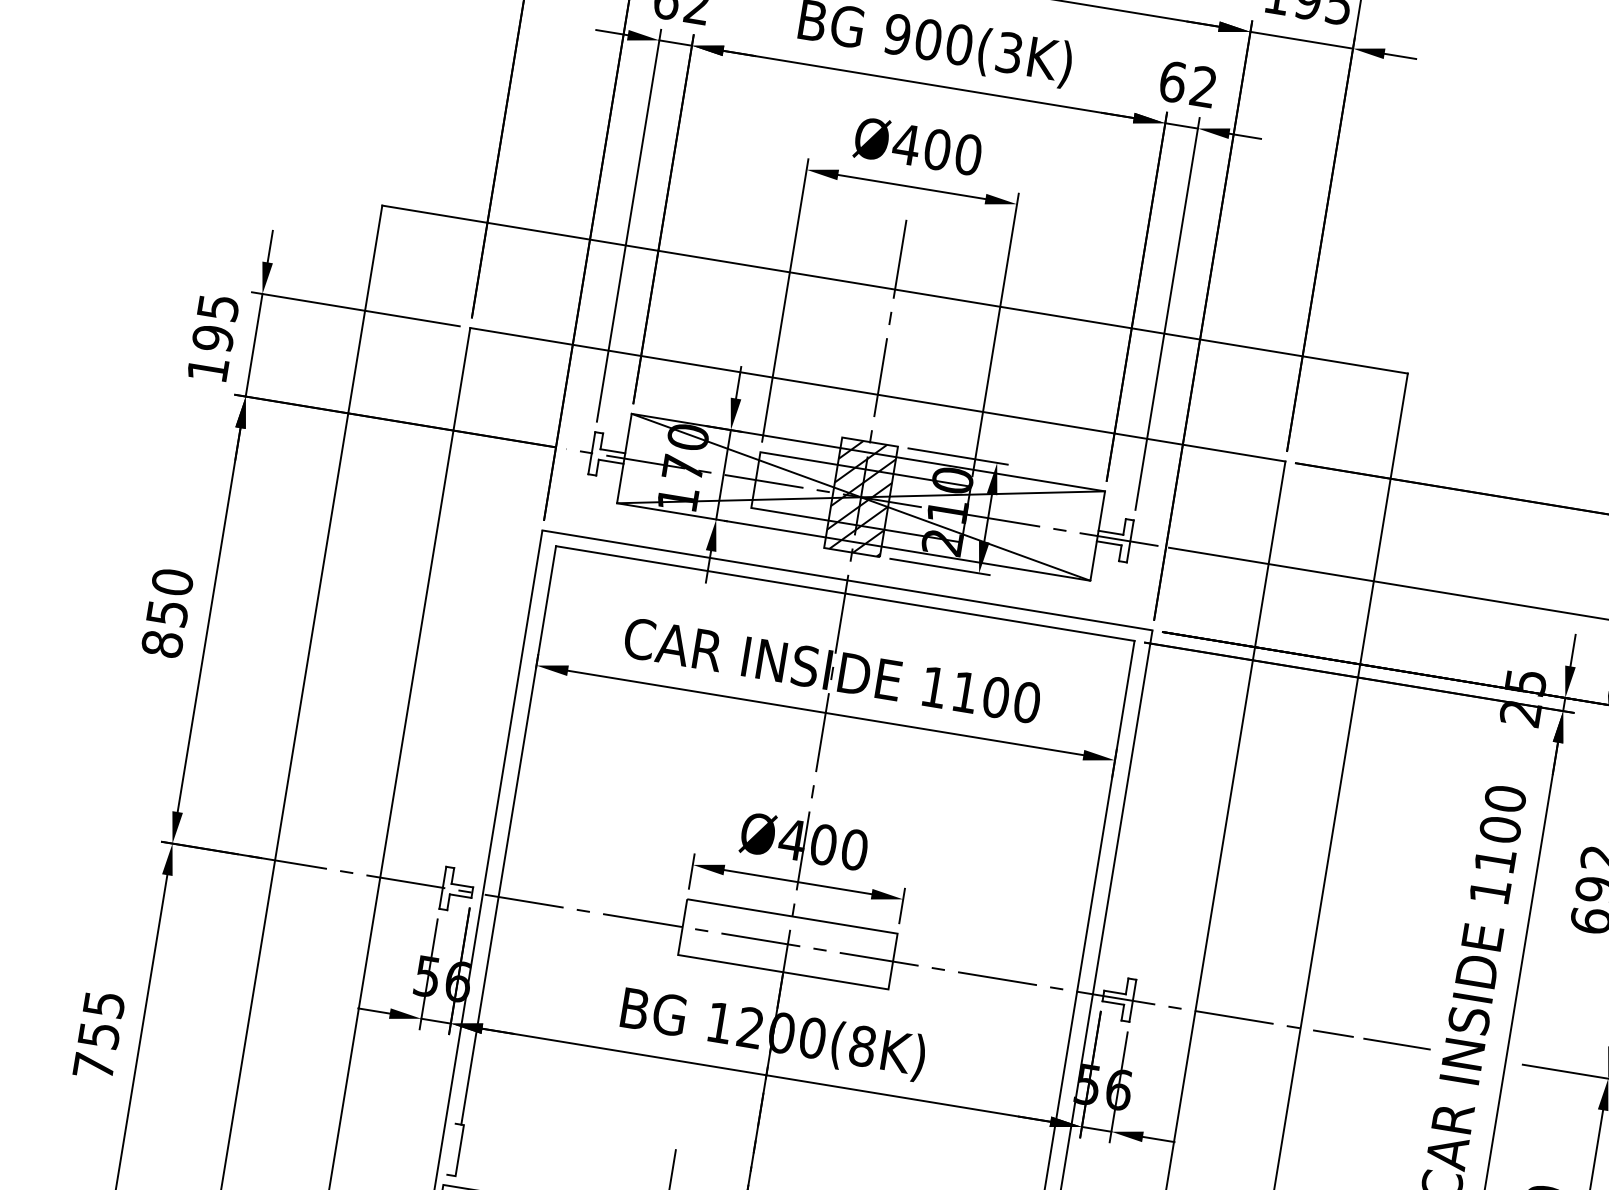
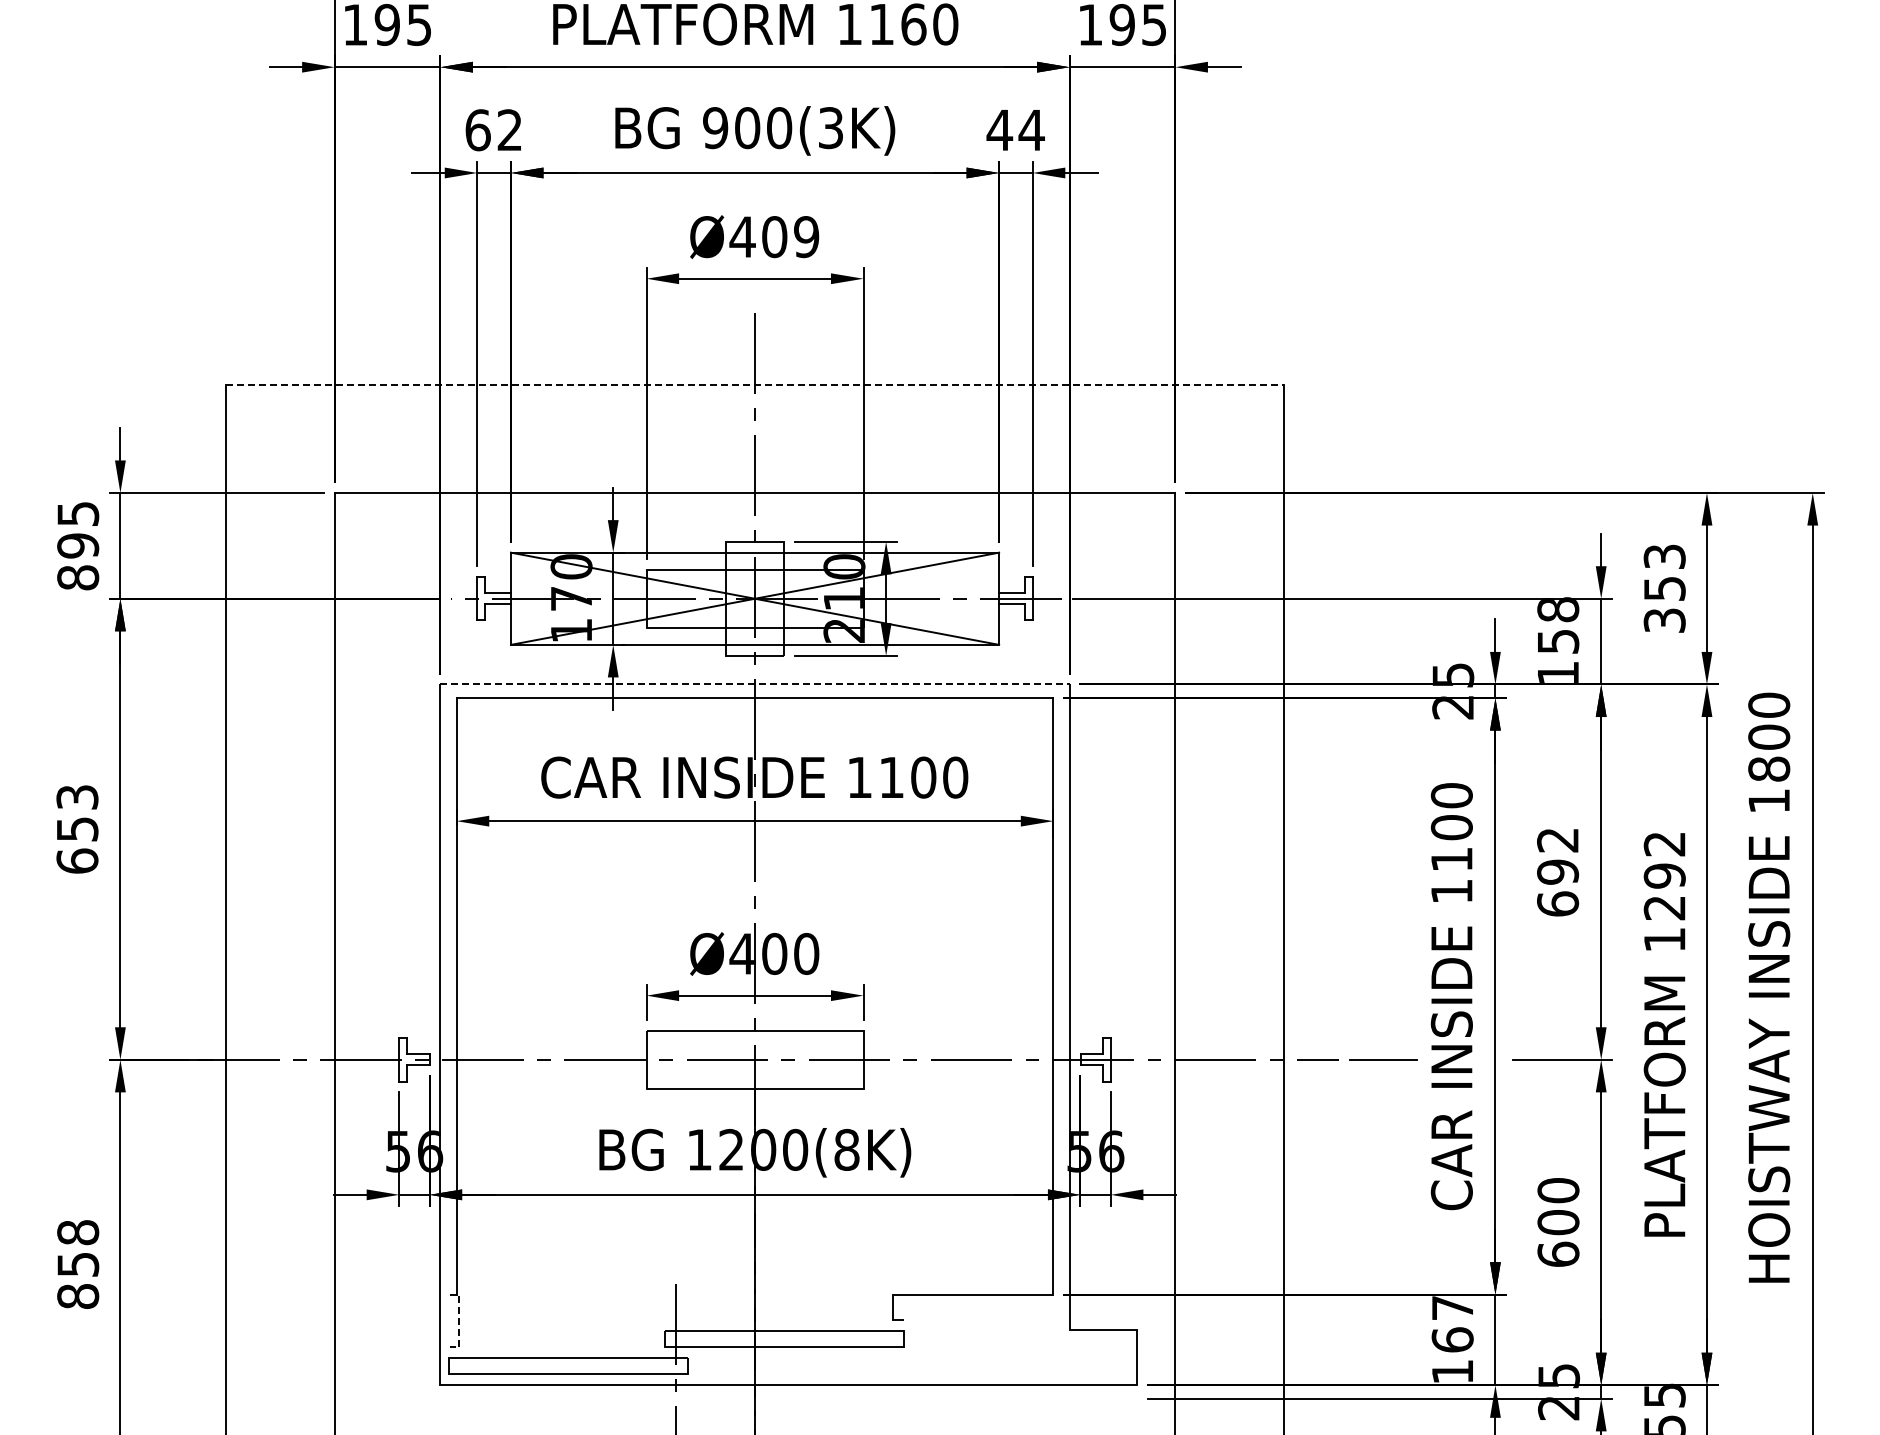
text: (1187, 84) -> (1015, 130), 62 -> 44
text: (968, 155) -> (806, 237), Ø400 -> Ø409
line: (895, 289) -> (755, 384), solid -> dashed
text: (208, 369) -> (78, 577), 195 -> 895
hatch: (860, 496) -> (754, 598), removed
line: (847, 580) -> (755, 684), solid -> dashed
text: (167, 612) -> (77, 828), 850 -> 653
text: (99, 1035) -> (78, 1264), 755 -> 858
line: (459, 1151) -> (459, 1321), solid -> dashed

